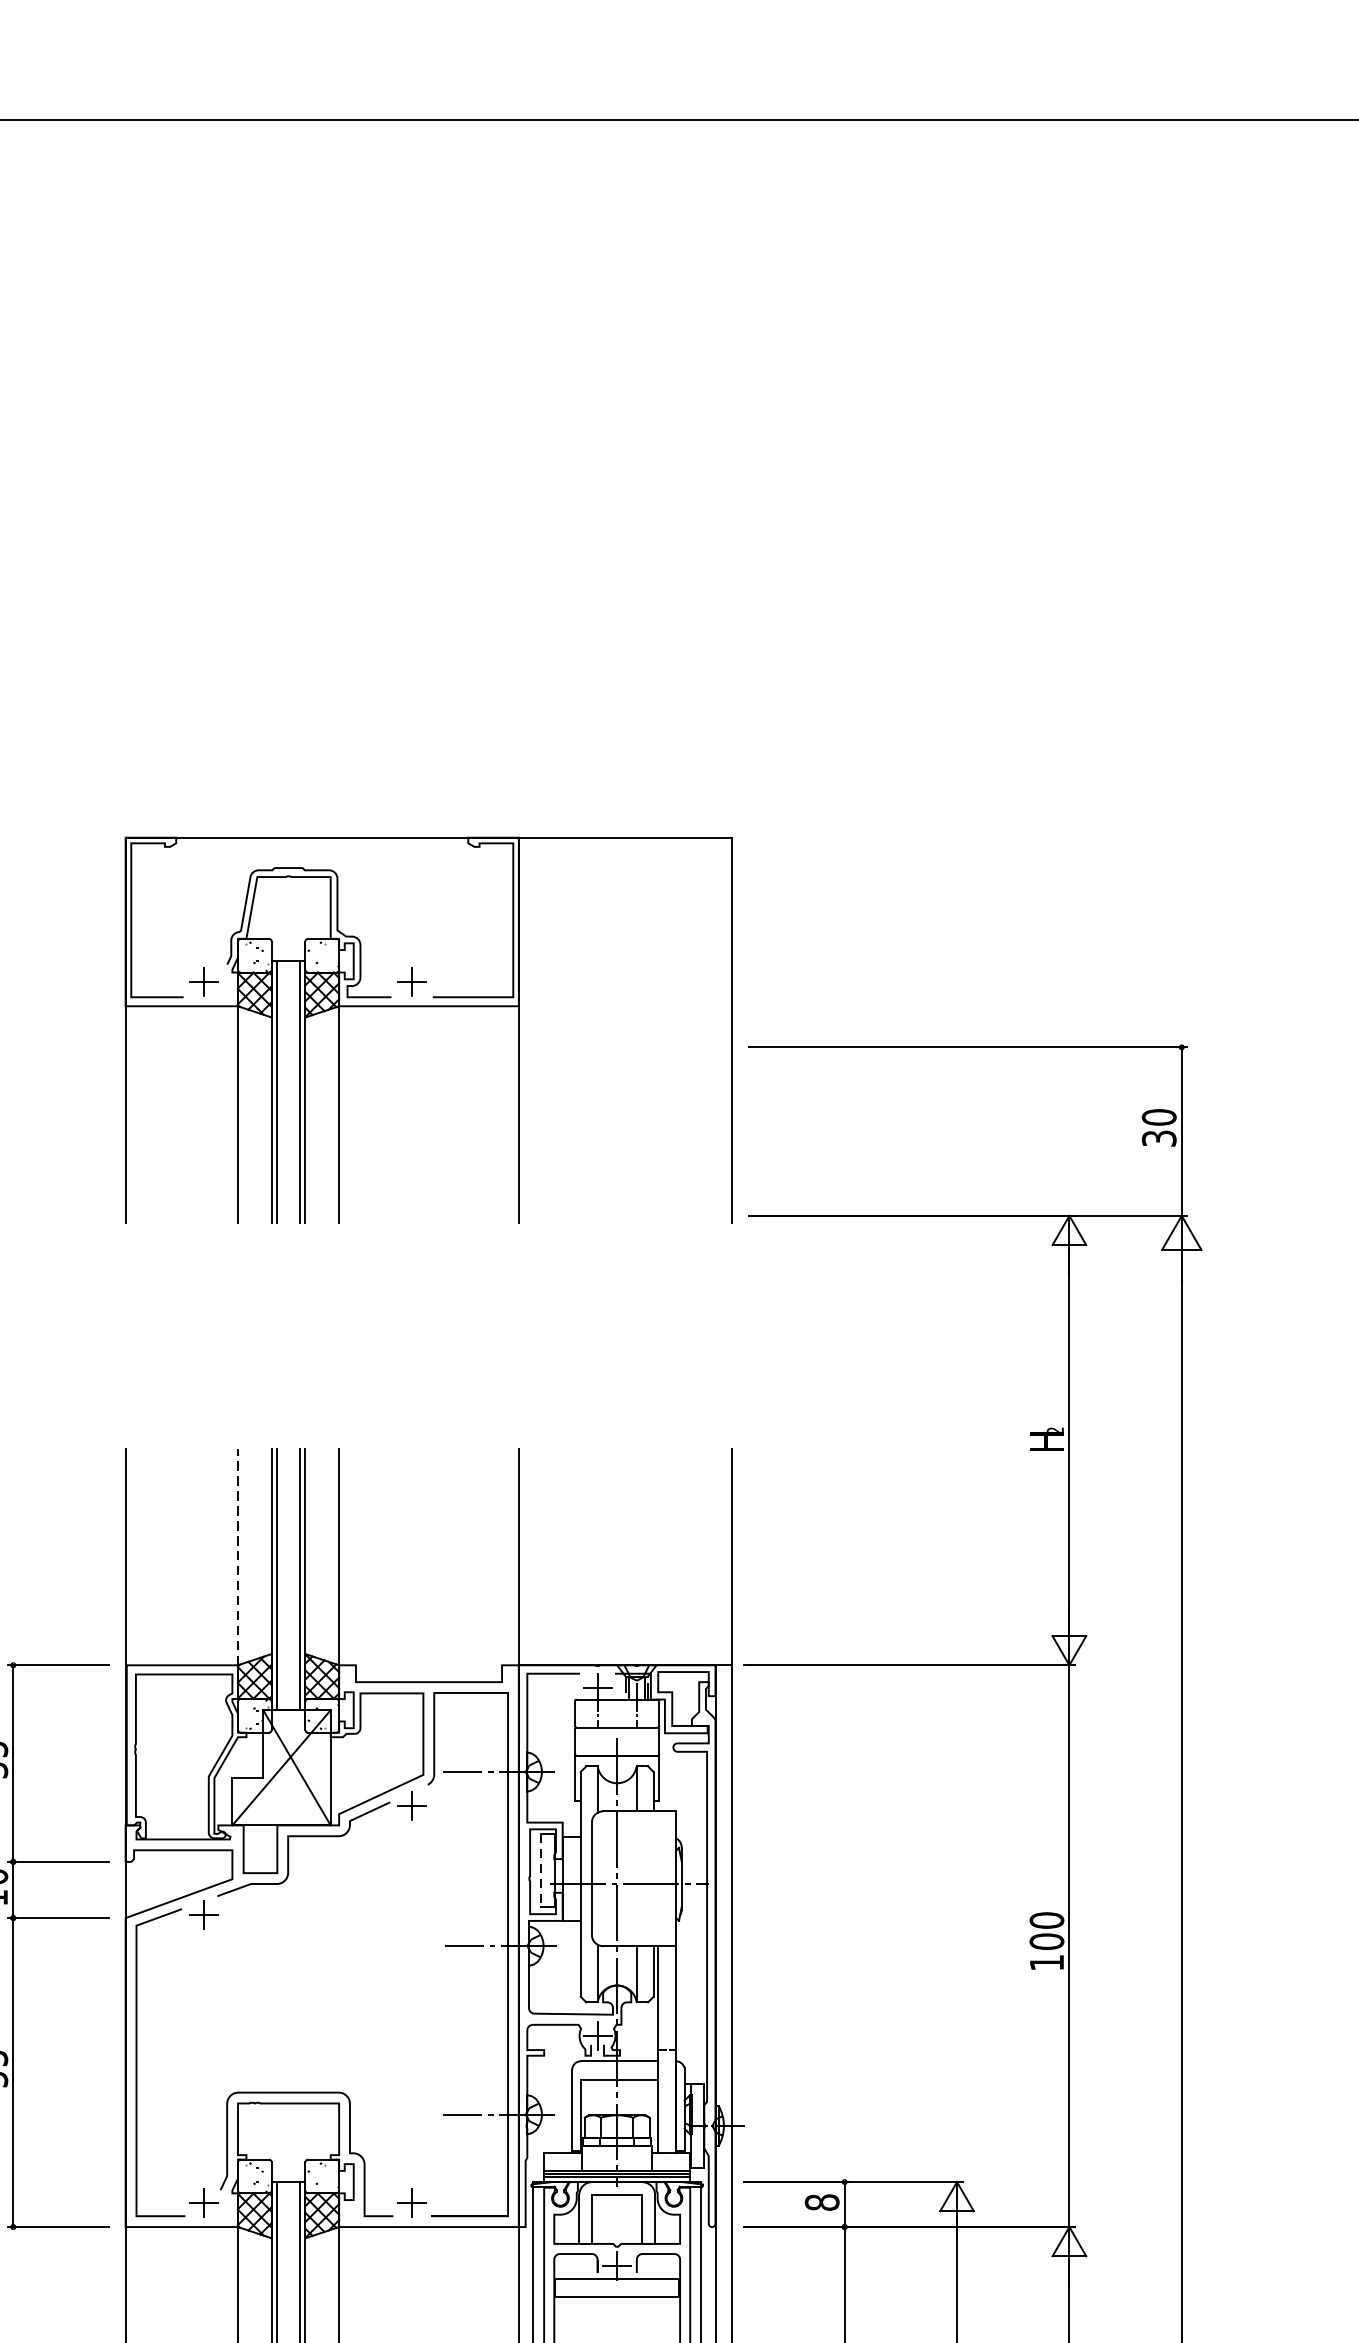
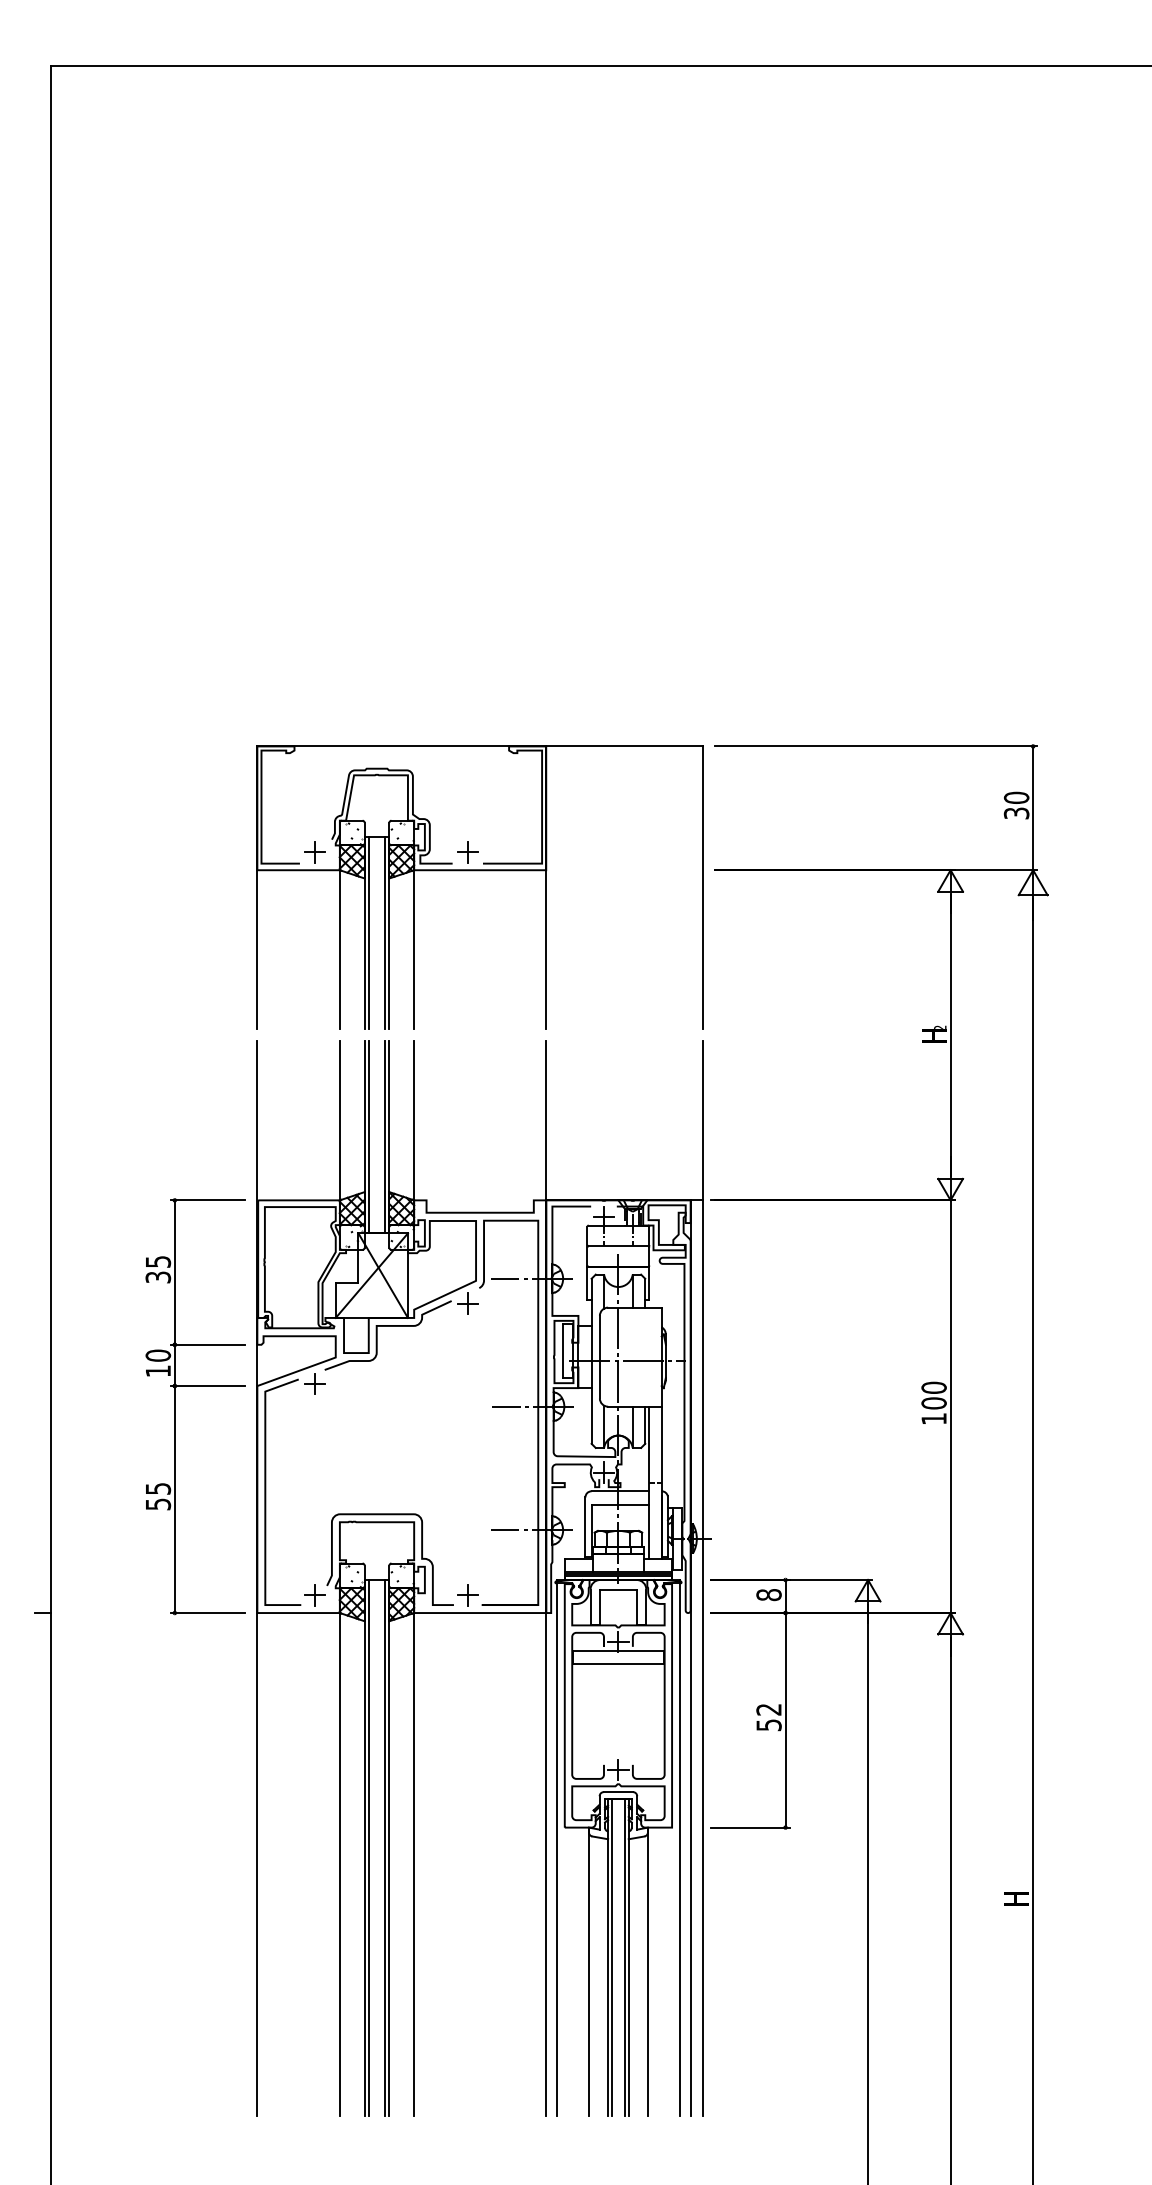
part: (428, 1007) -> (479, 871), moved
line: (237, 1556) -> (339, 1120), dashed -> solid
line: (541, 1869) -> (562, 1350), dashed -> solid

